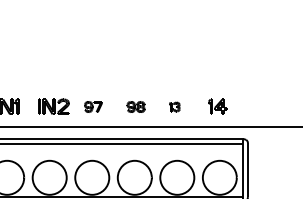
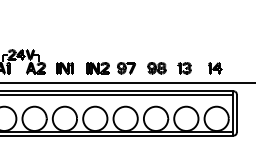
part: (93, 107) -> (126, 68), size x1.43
part: (135, 107) -> (156, 68), size x1.43
part: (174, 107) -> (184, 68), size x1.67

